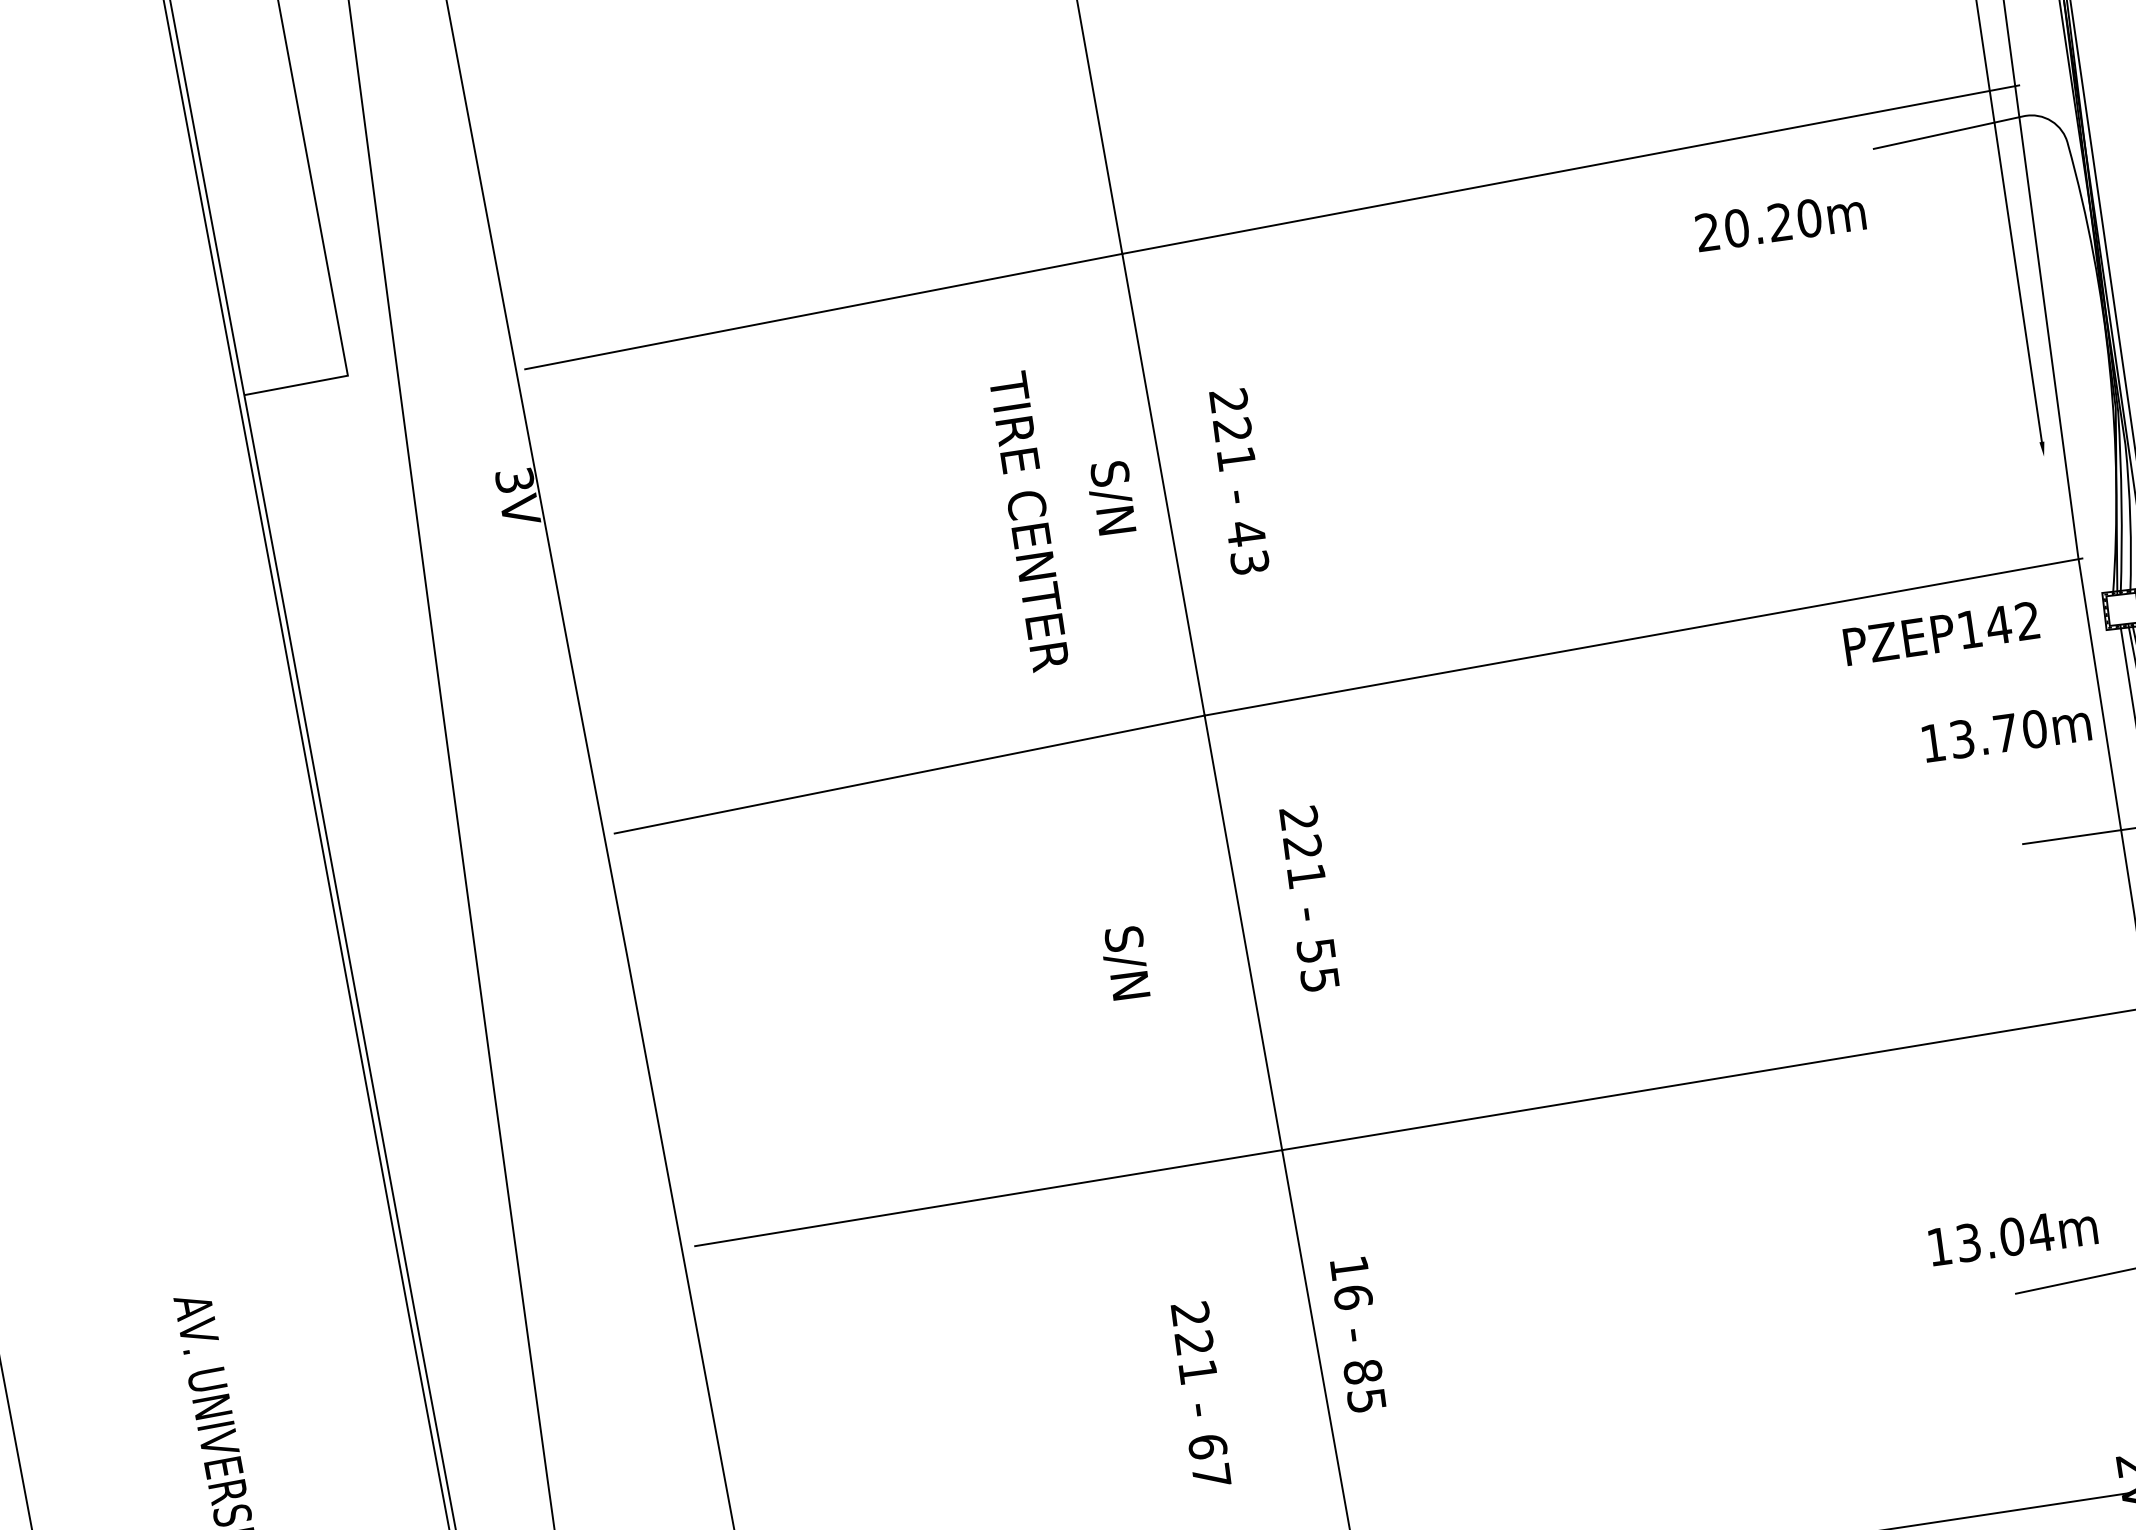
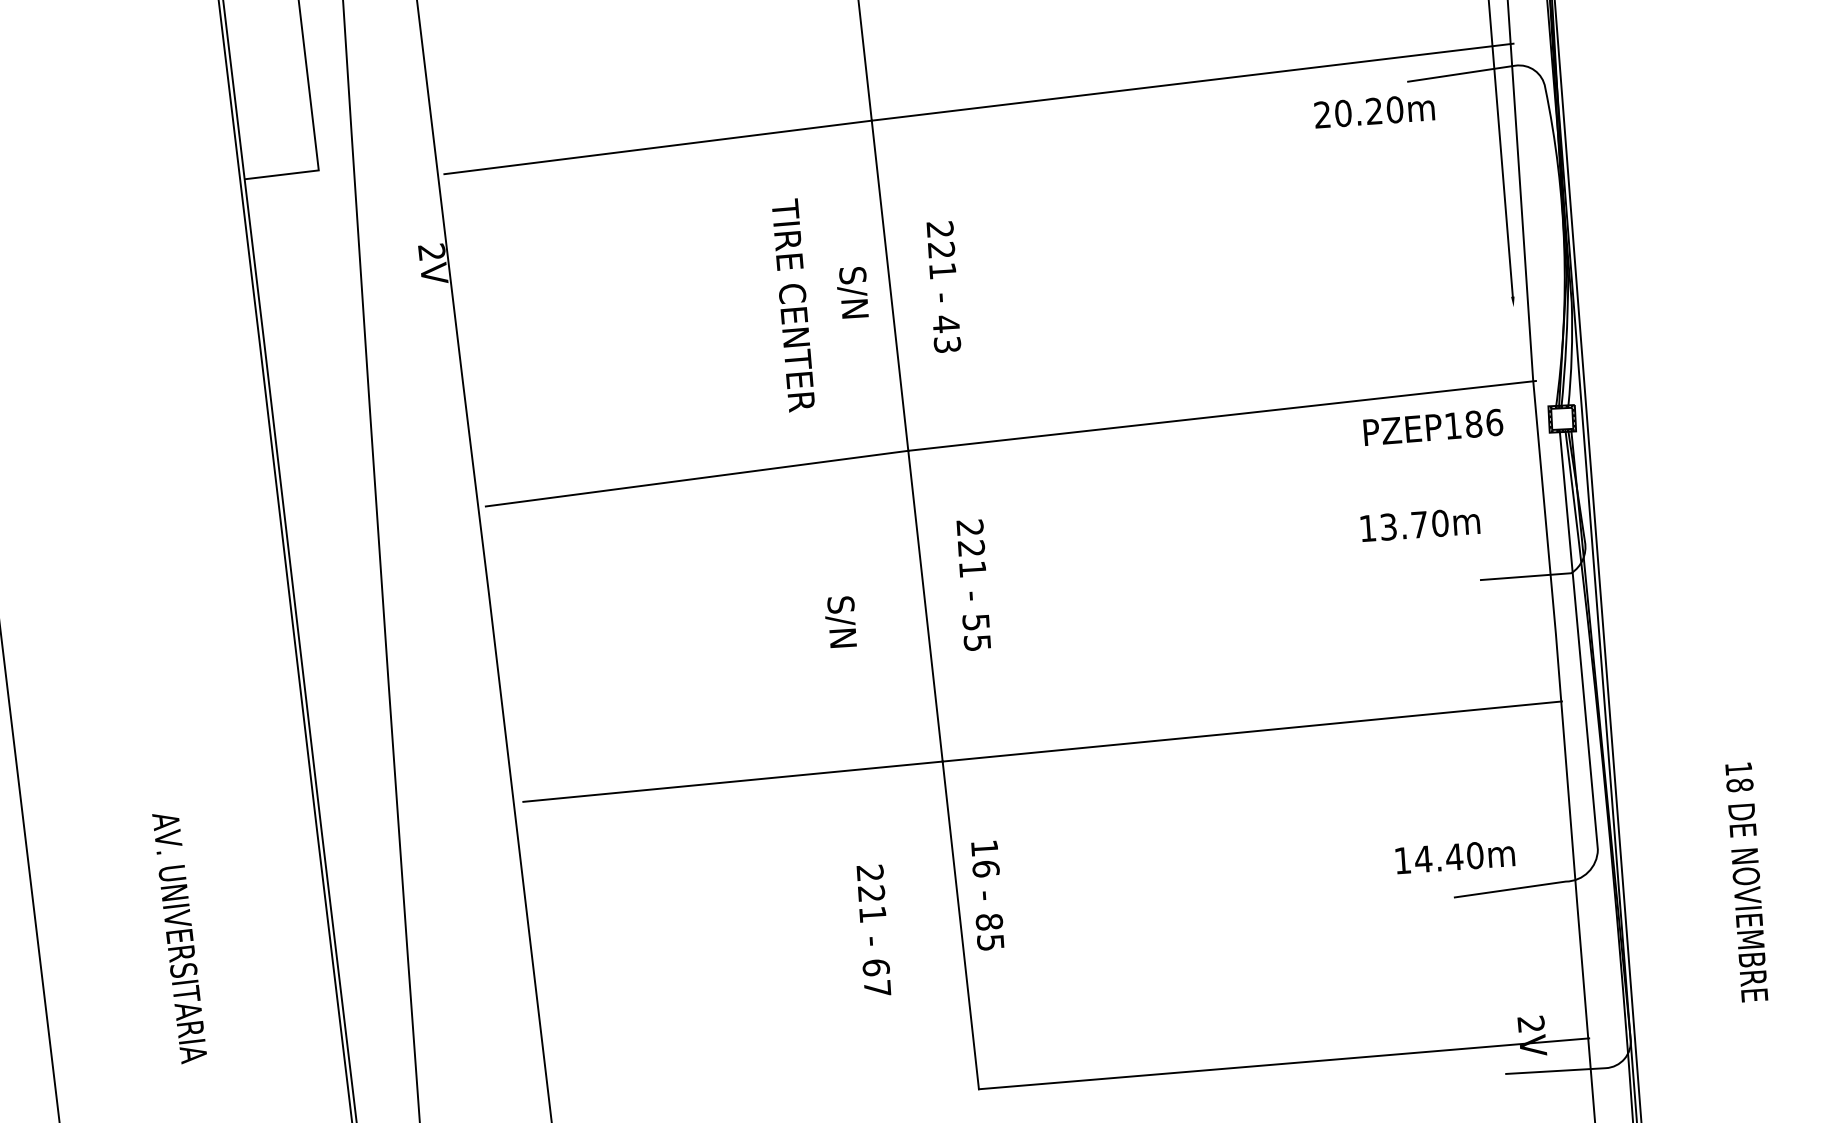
text: (1780, 224) -> (1374, 112), moved
text: (514, 479) -> (431, 251), 3V -> 2V
text: (2013, 621) -> (1484, 422), PZEP142 -> PZEP186
text: (2007, 733) -> (1420, 525), moved
text: (2005, 1237) -> (1449, 857), 13.04m -> 14.40m

